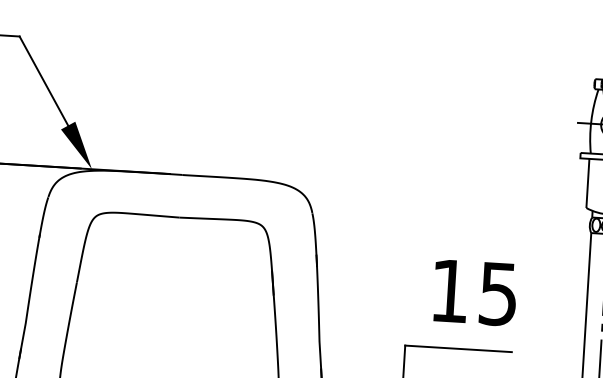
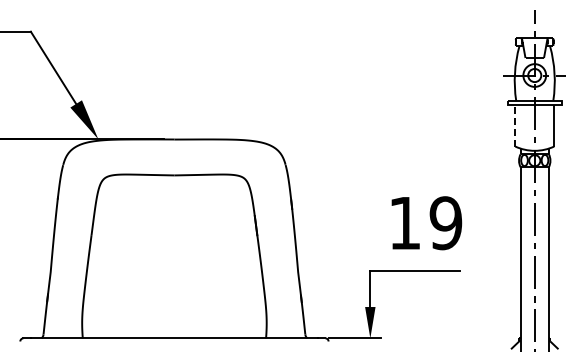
line: (588, 183) -> (515, 125), solid -> dashed
text: (497, 294) -> (445, 223), 15 -> 19

